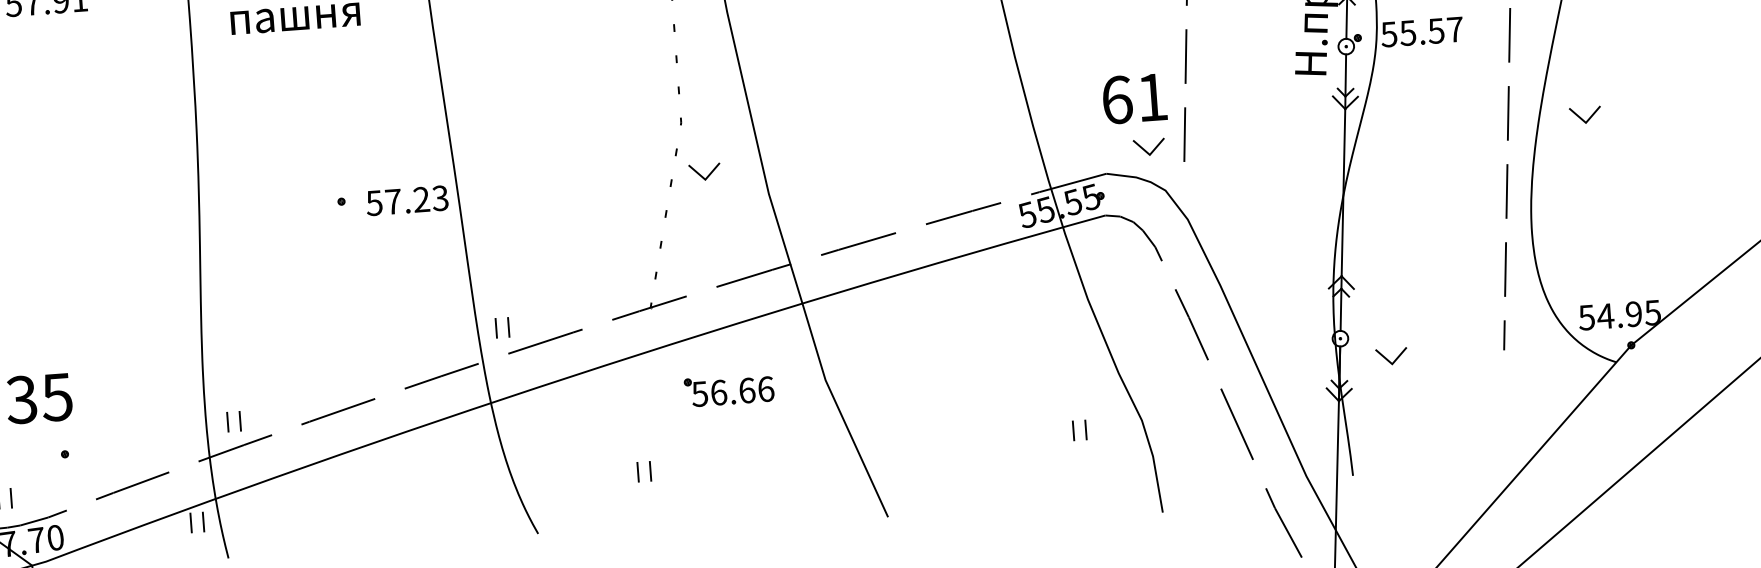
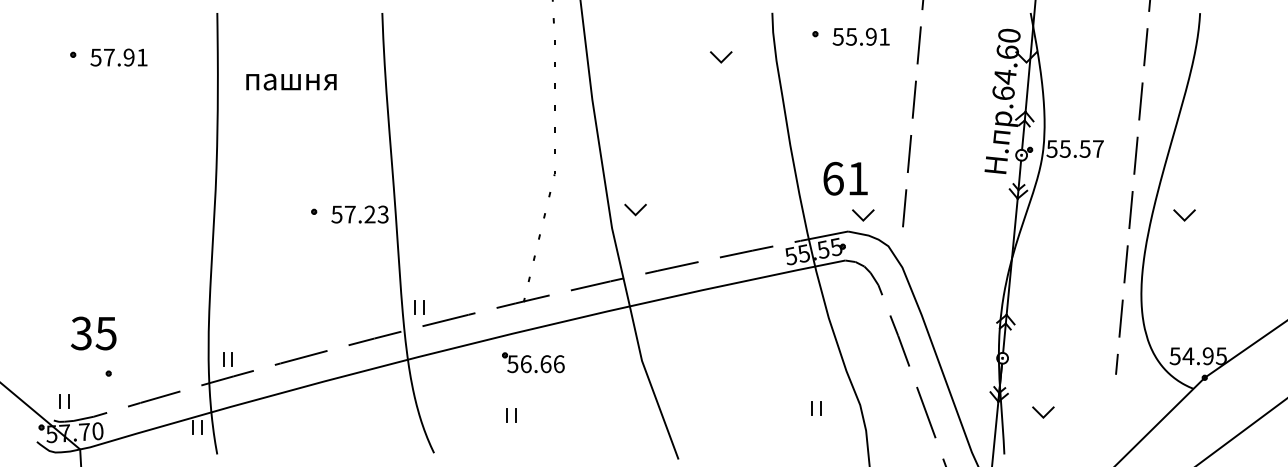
text: (1134, 98) -> (845, 178), moved
line: (1146, 150) -> (861, 217), moved
line: (701, 174) -> (633, 211), moved
line: (1389, 359) -> (1041, 414), moved
part: (729, 389) -> (533, 362), moved

